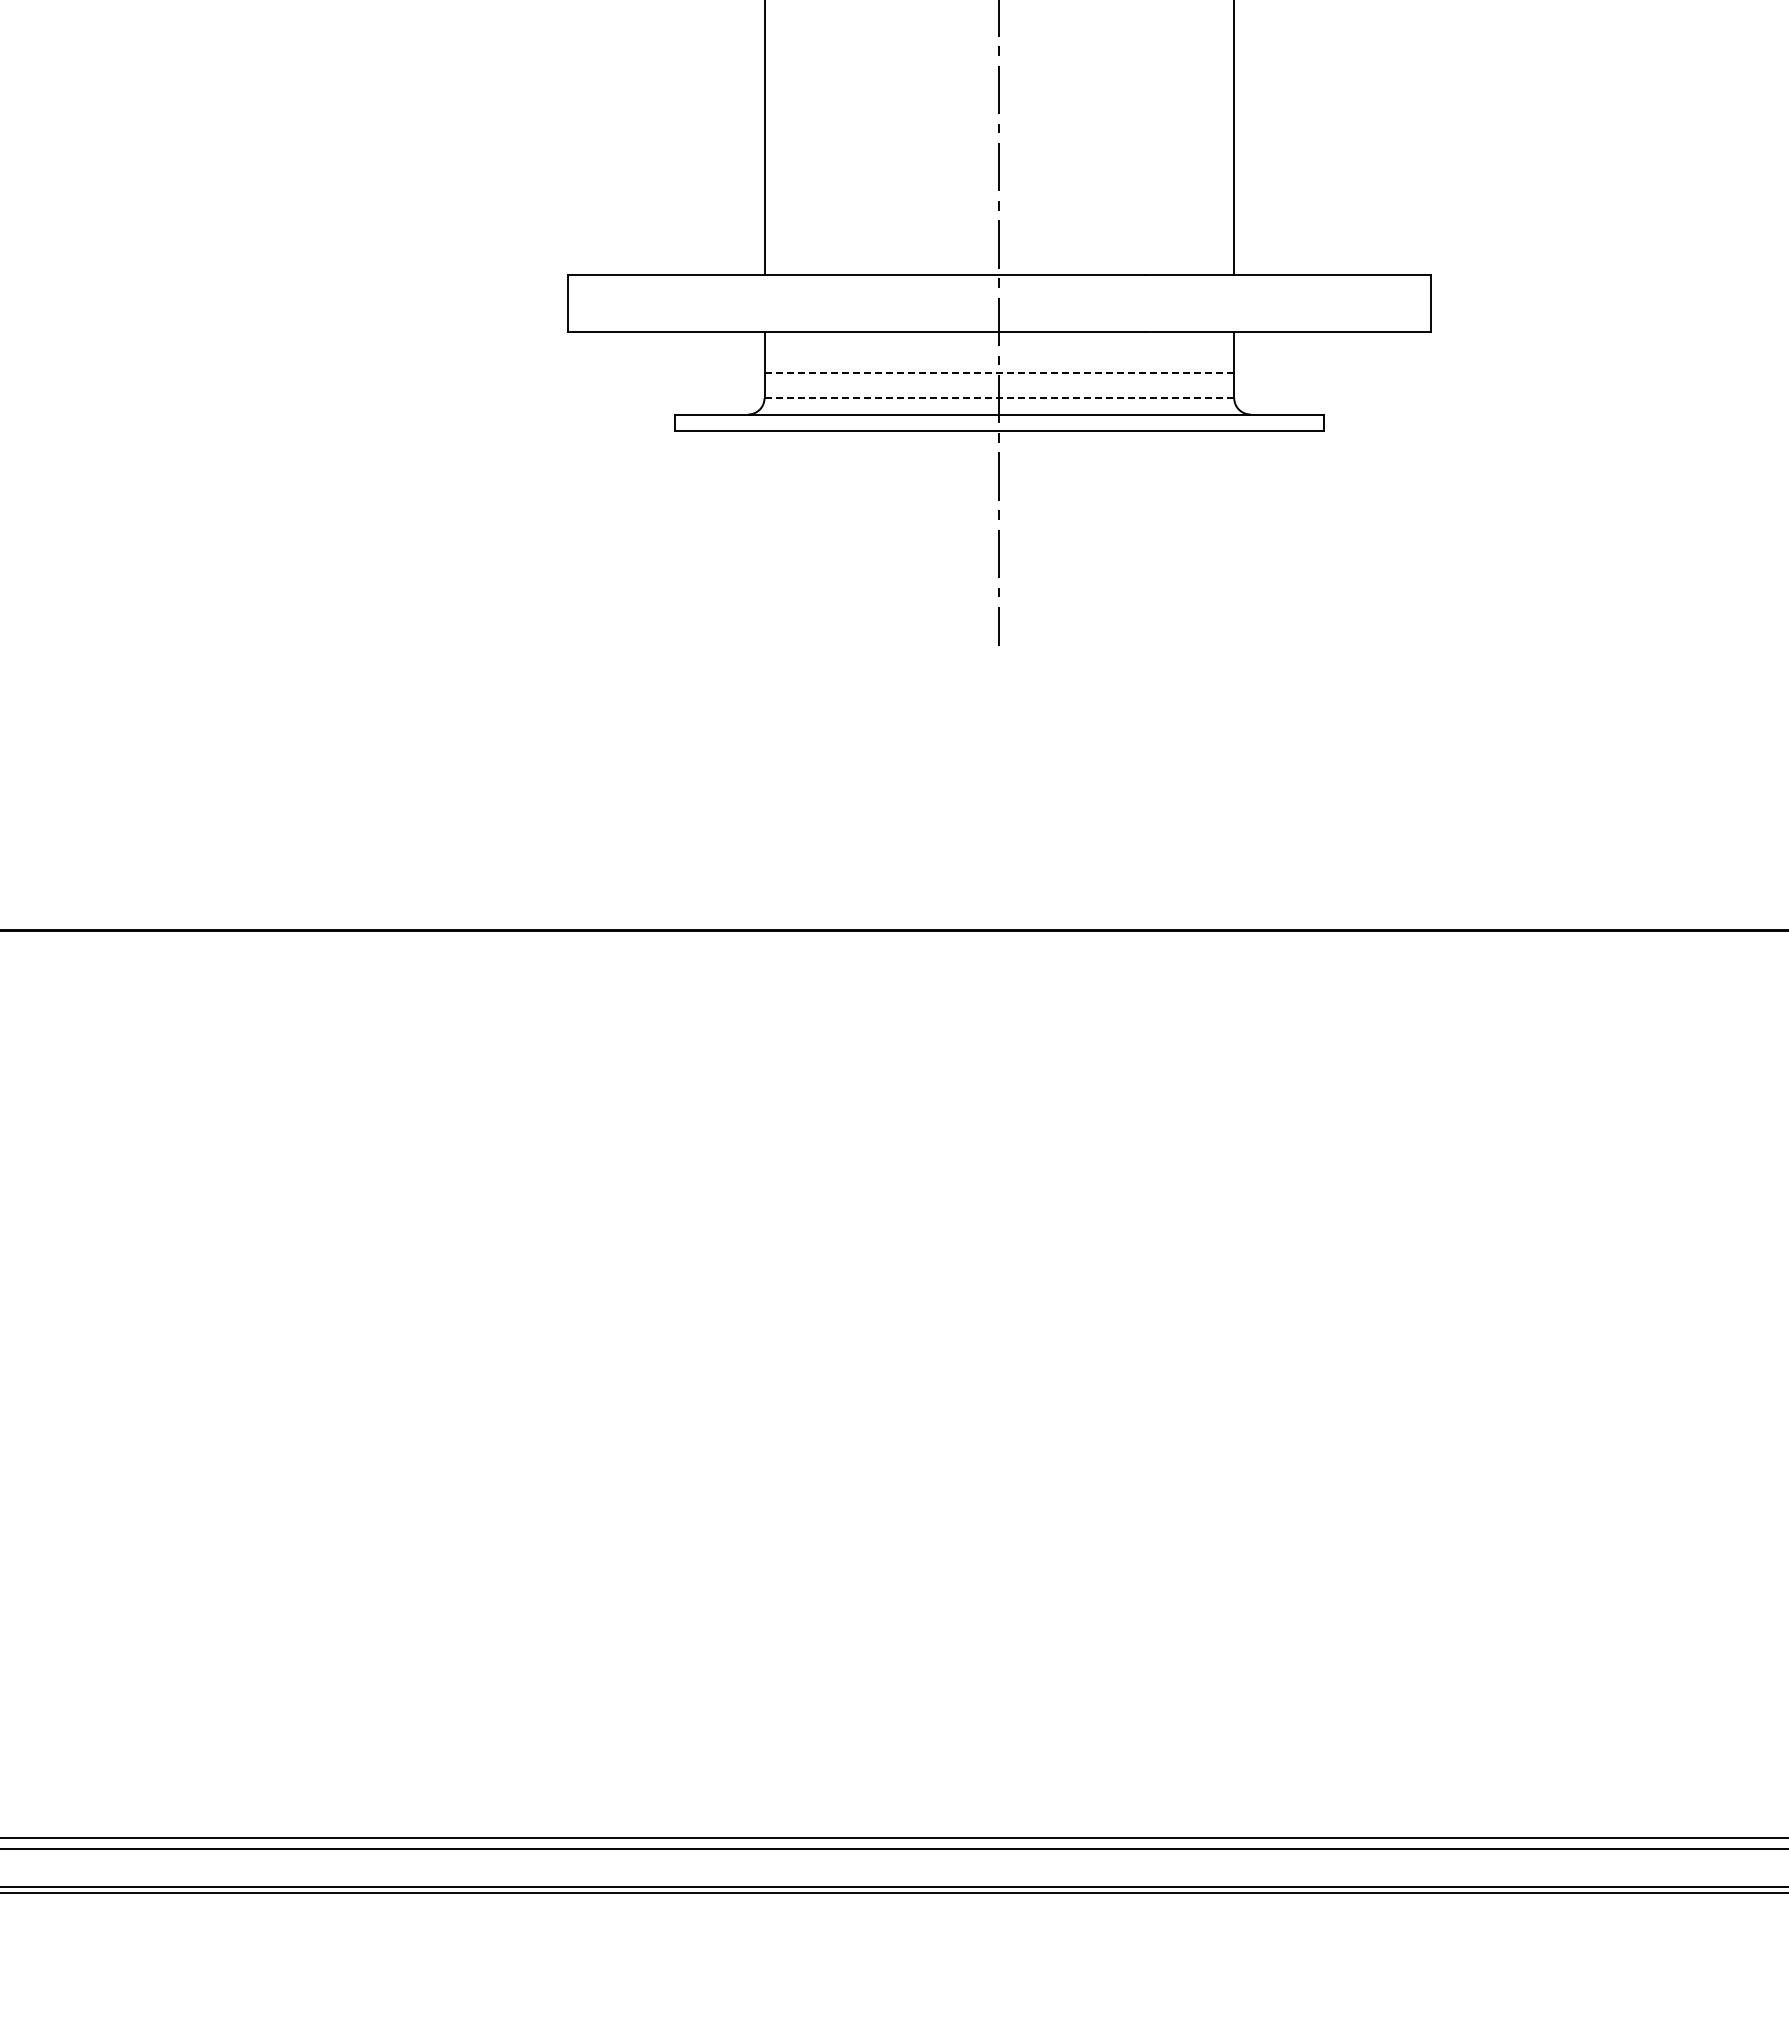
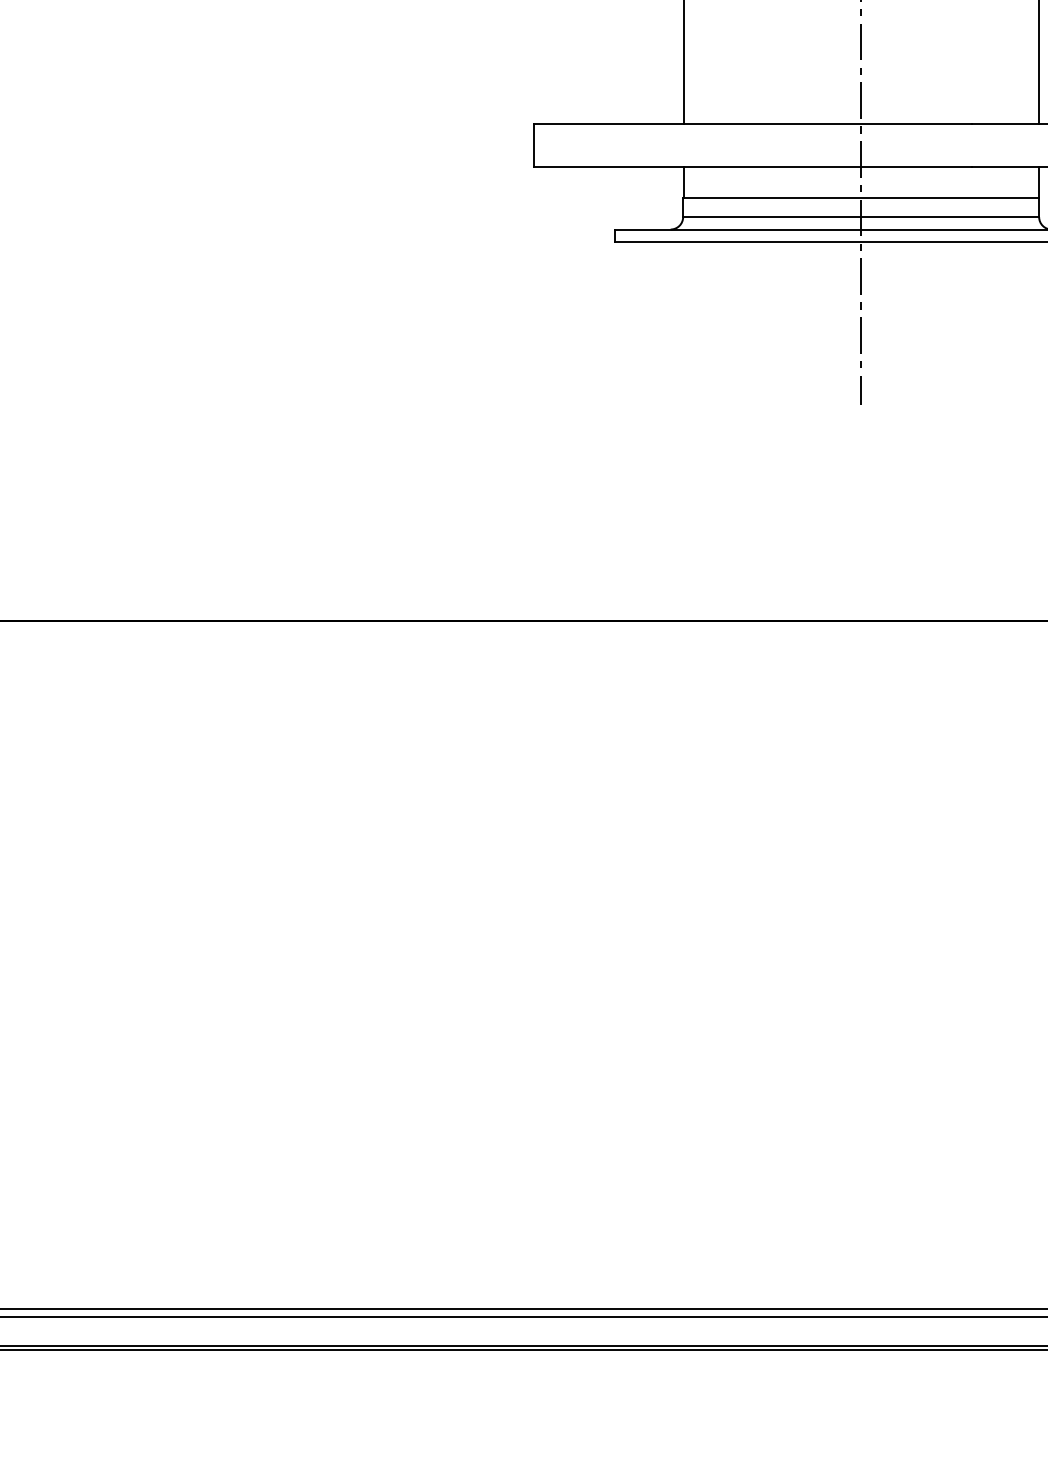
line: (999, 373) -> (861, 198), dashed -> solid
line: (999, 398) -> (861, 217), dashed -> solid

